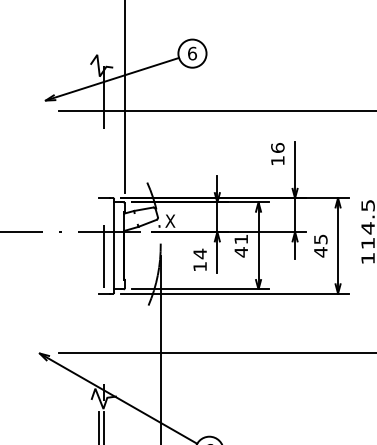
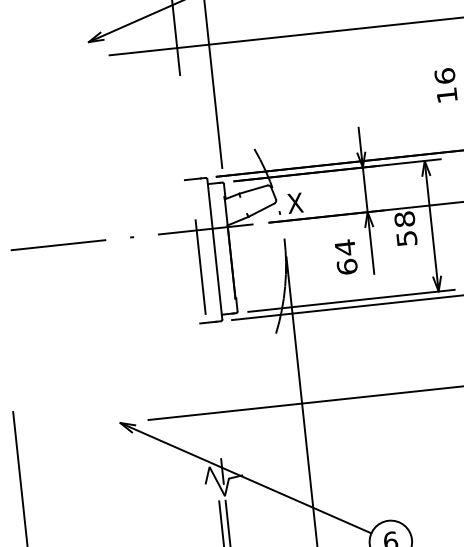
text: (241, 245) -> (406, 228), 41 -> 58
text: (199, 266) -> (346, 266), 14 -> 64

